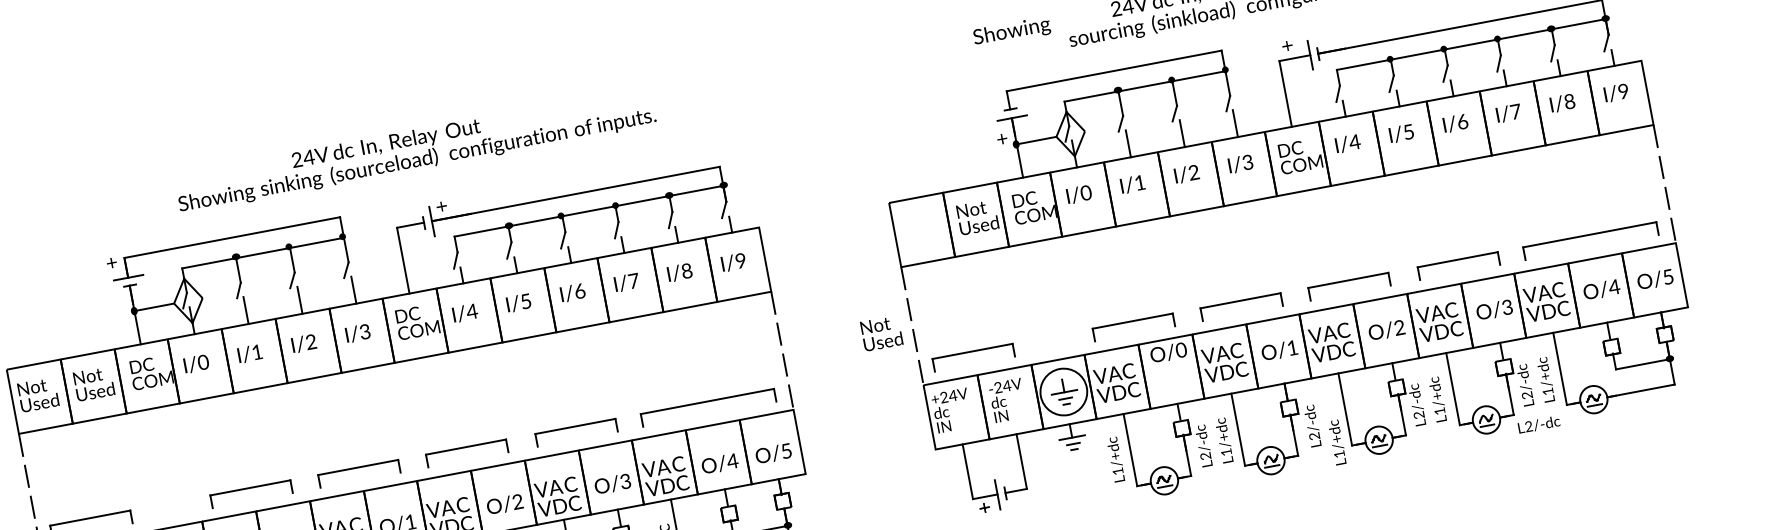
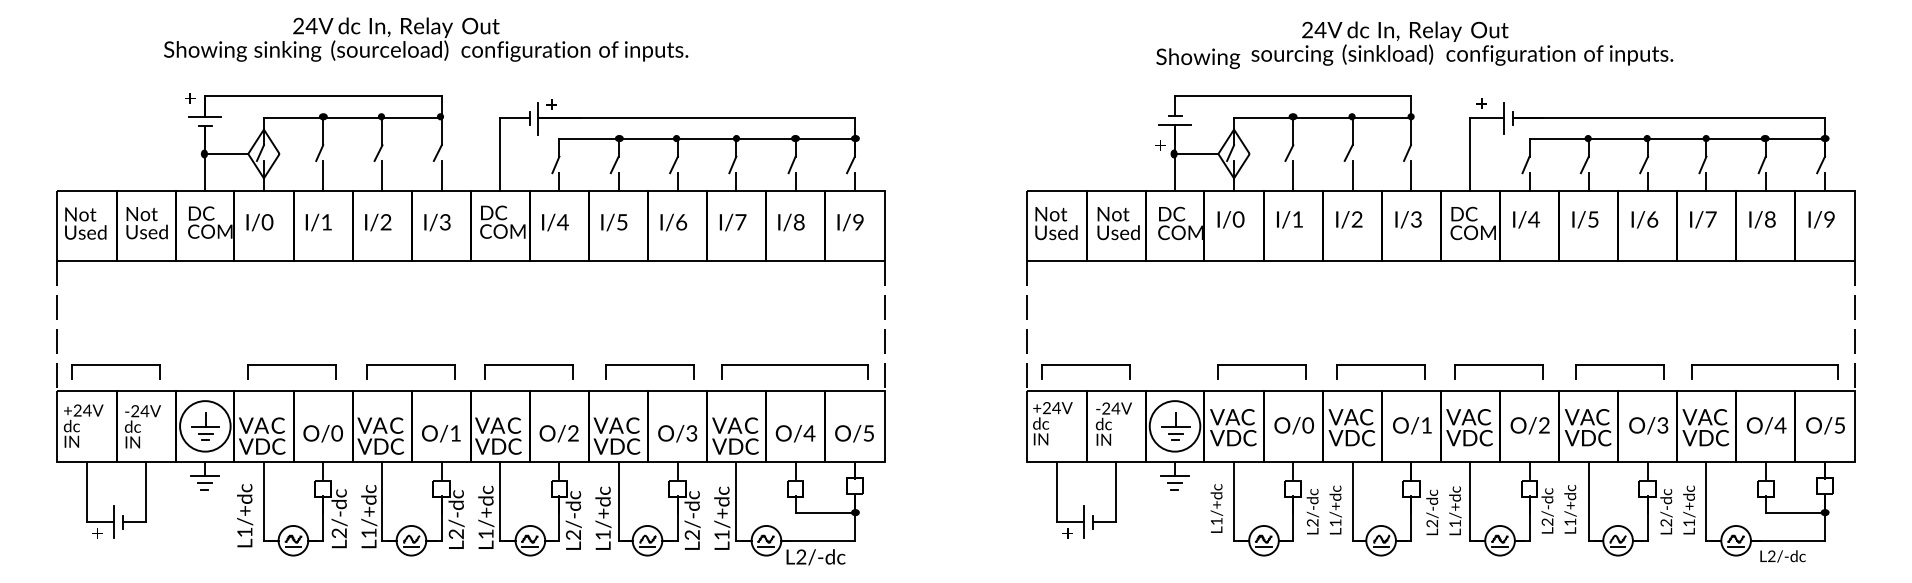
text: (1012, 31) -> (1198, 58), moved
text: (415, 150) -> (426, 39), moved
text: (881, 333) -> (1056, 223), moved
text: (1168, 352) -> (1293, 425), moved
text: (1538, 424) -> (1782, 556), moved
text: (1337, 442) -> (1455, 510), moved

